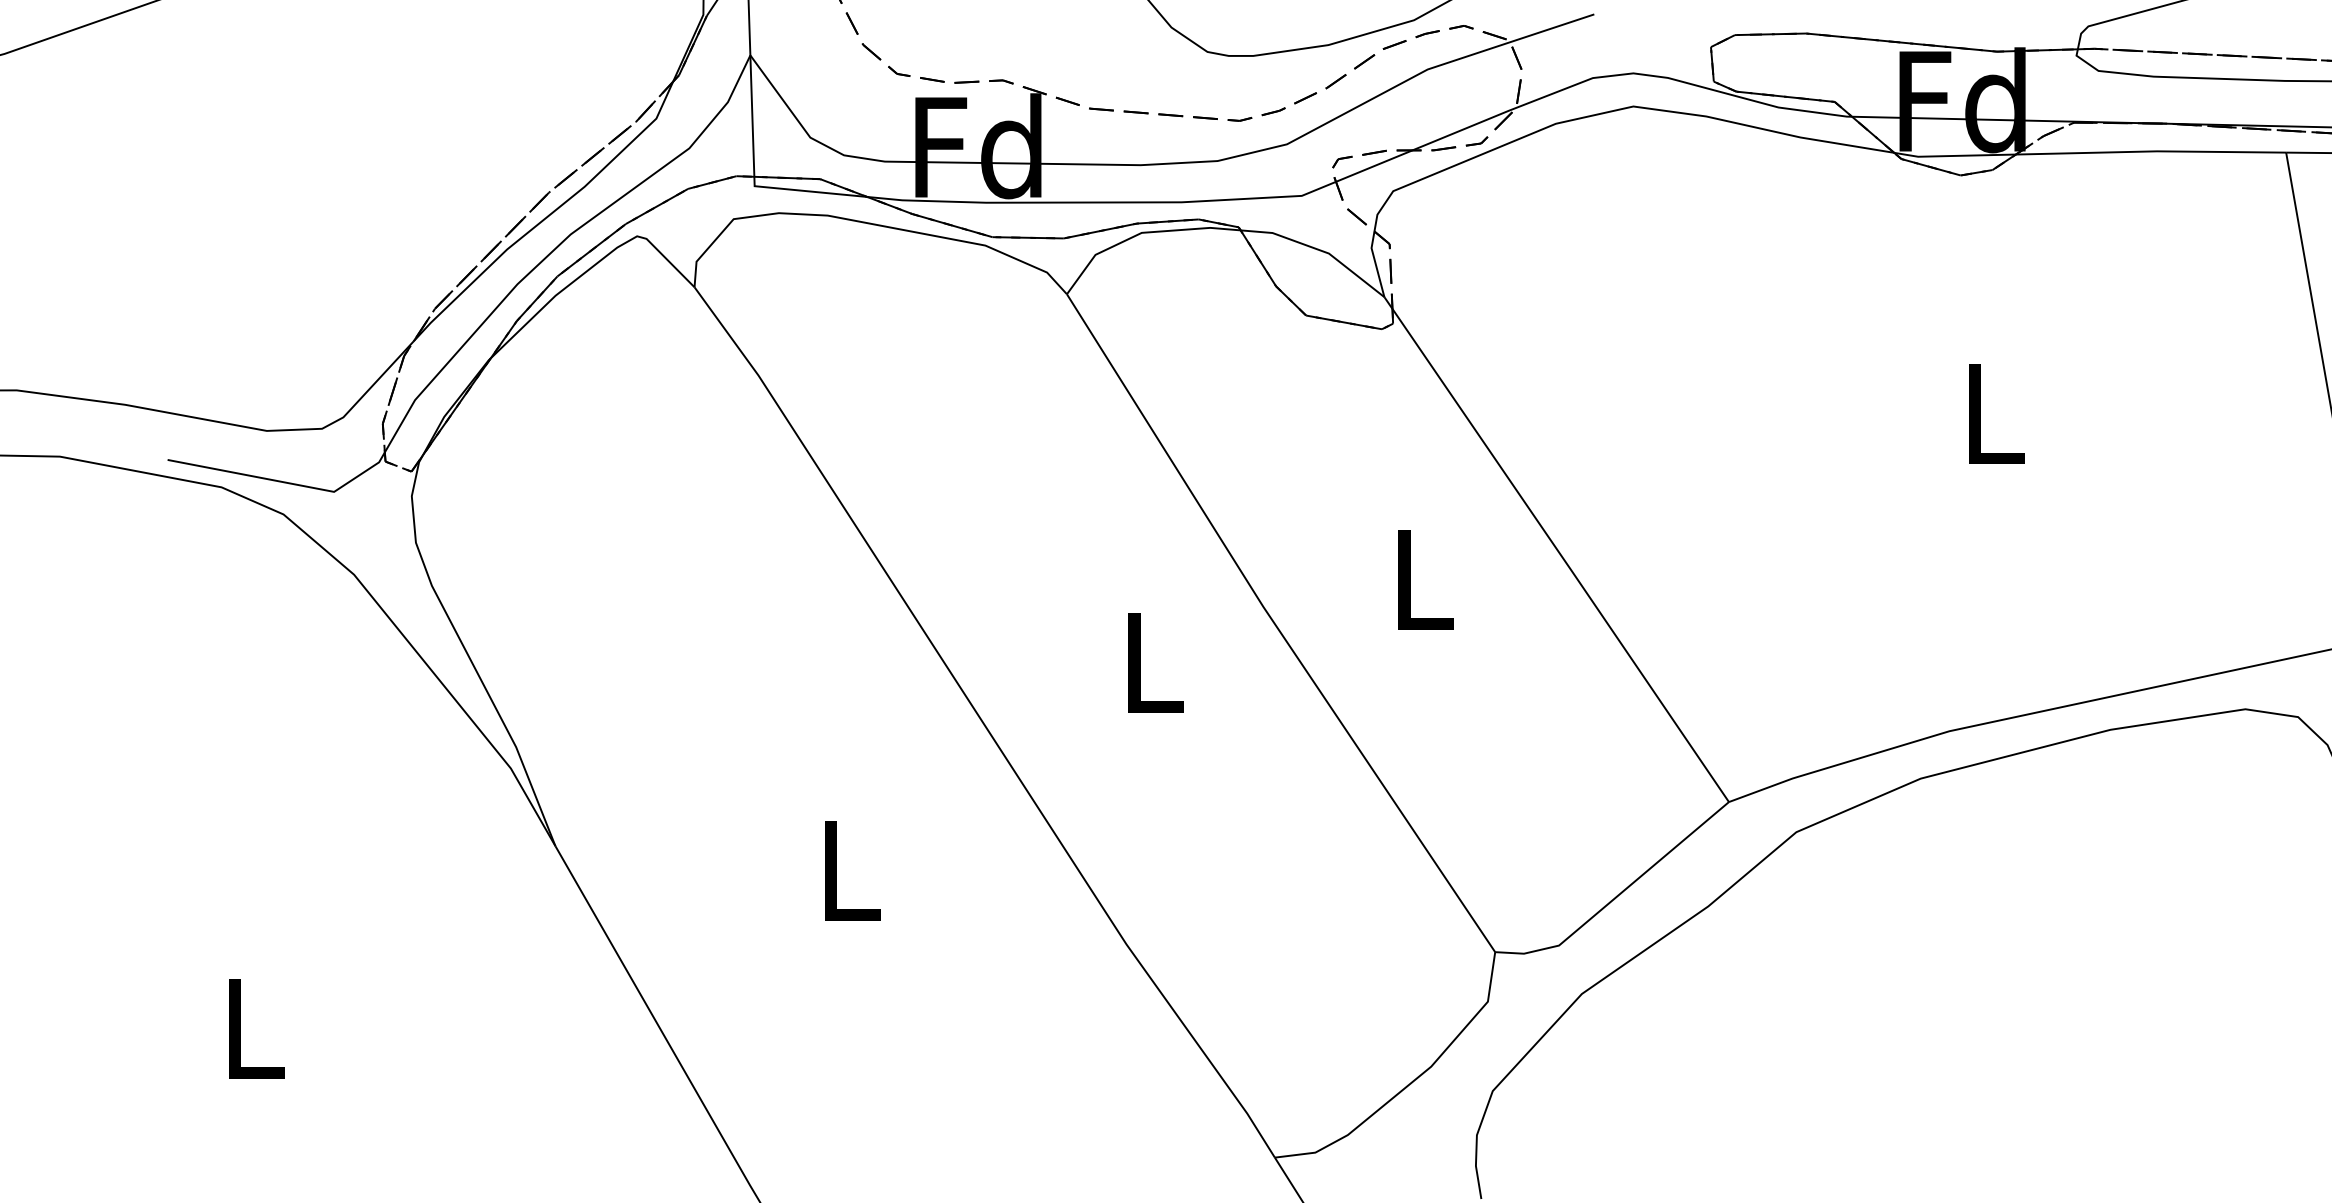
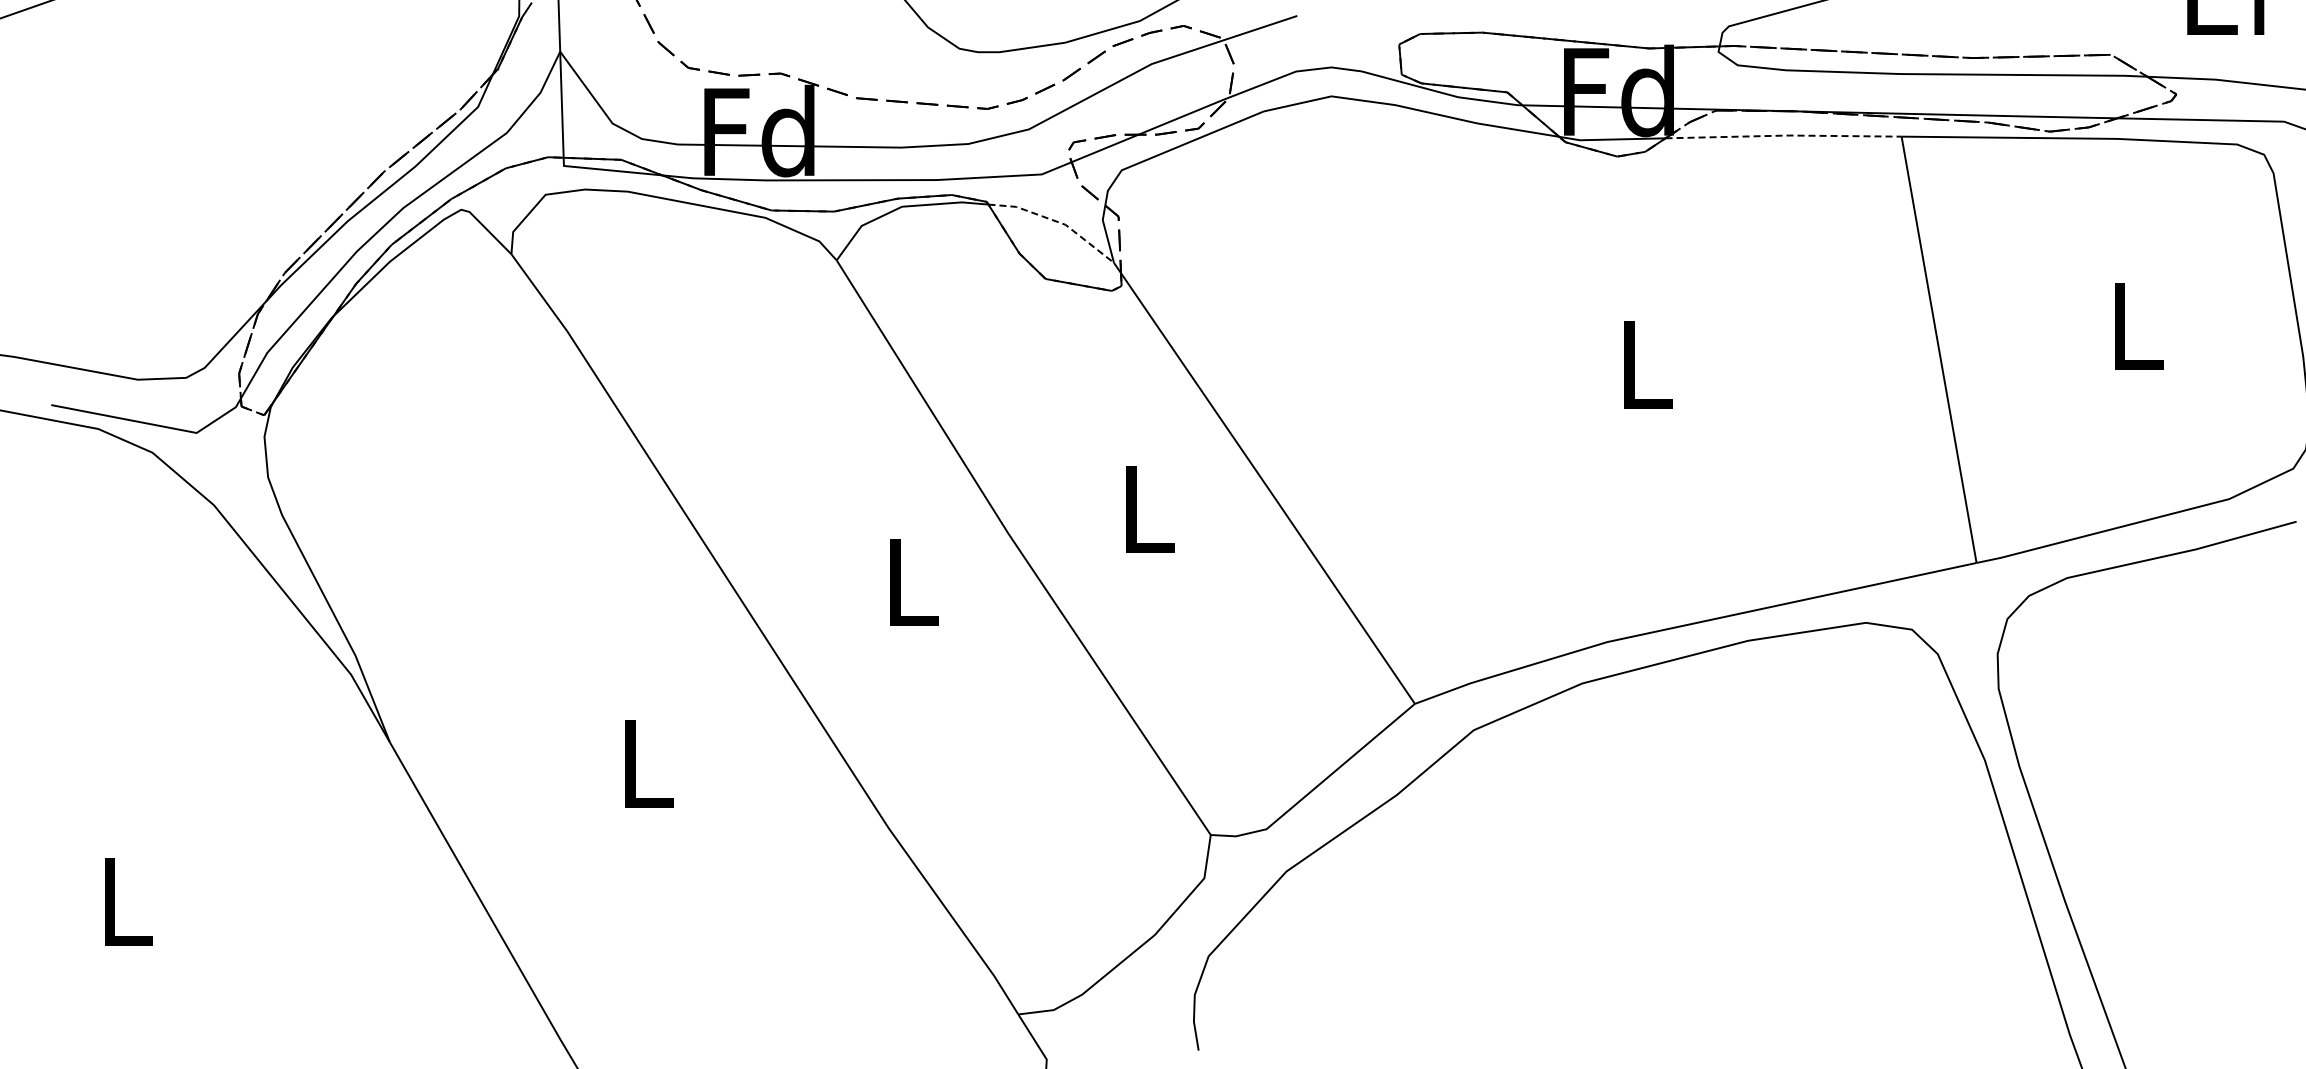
line: (2150, 151) -> (1783, 135), solid -> dashed
line: (1319, 249) -> (1057, 221), solid -> dashed

